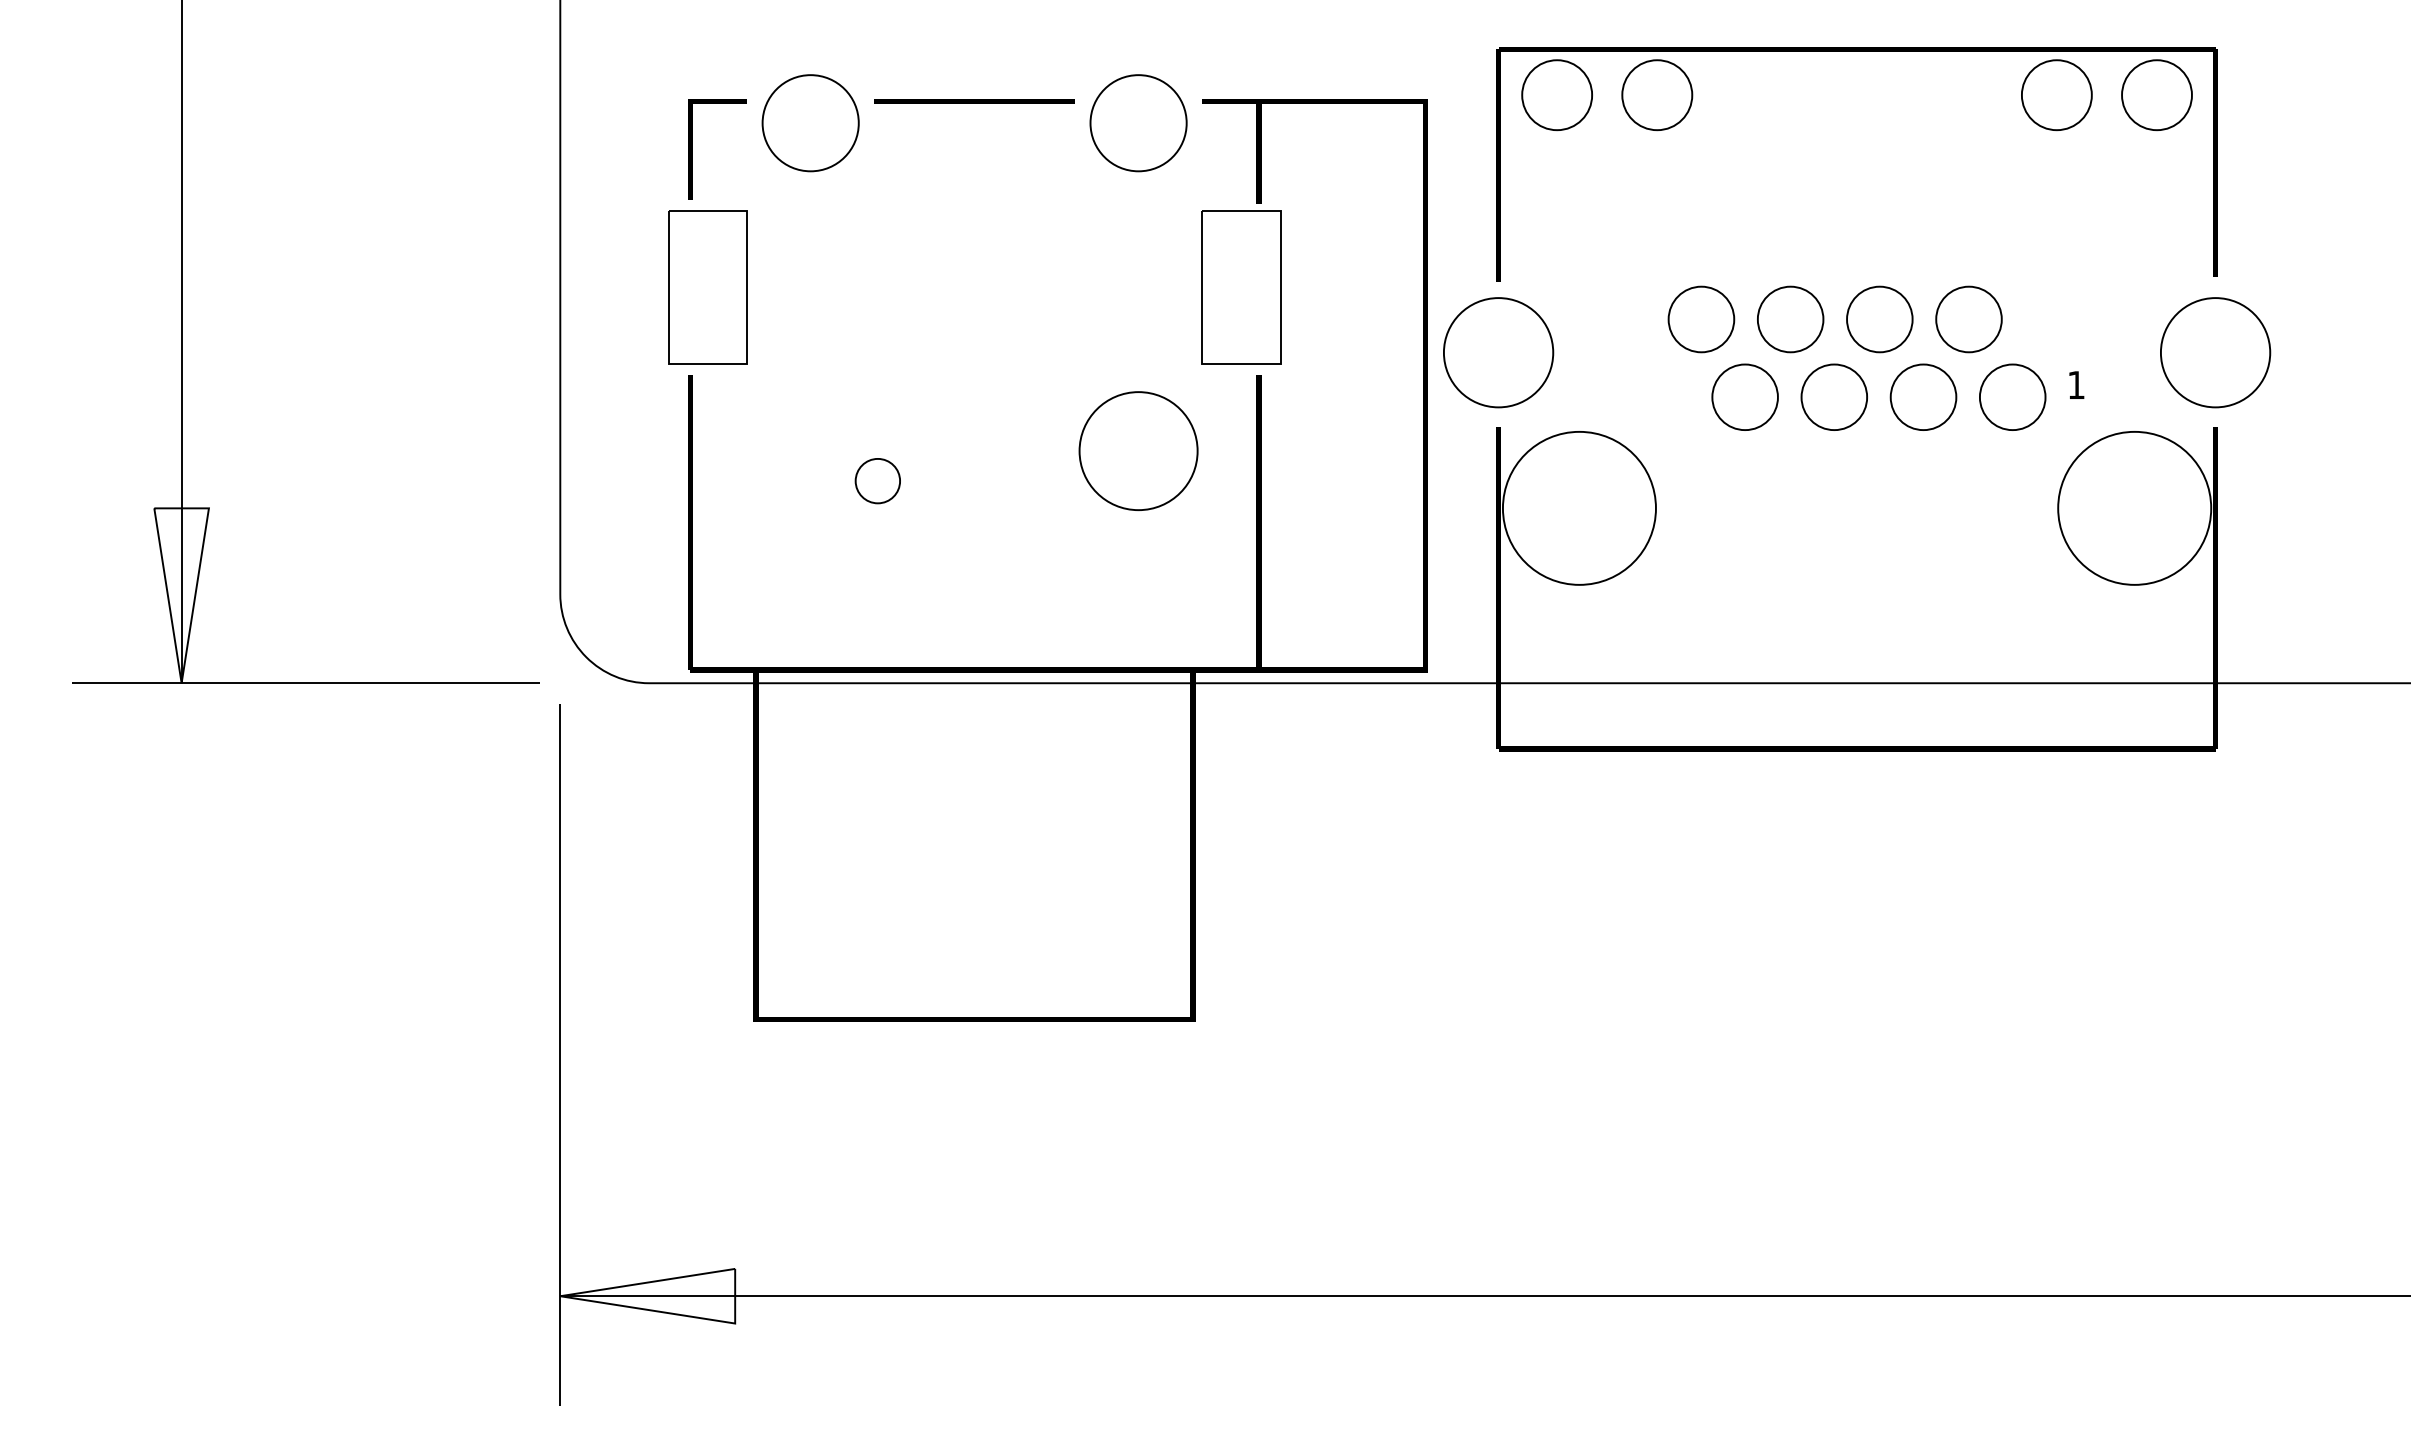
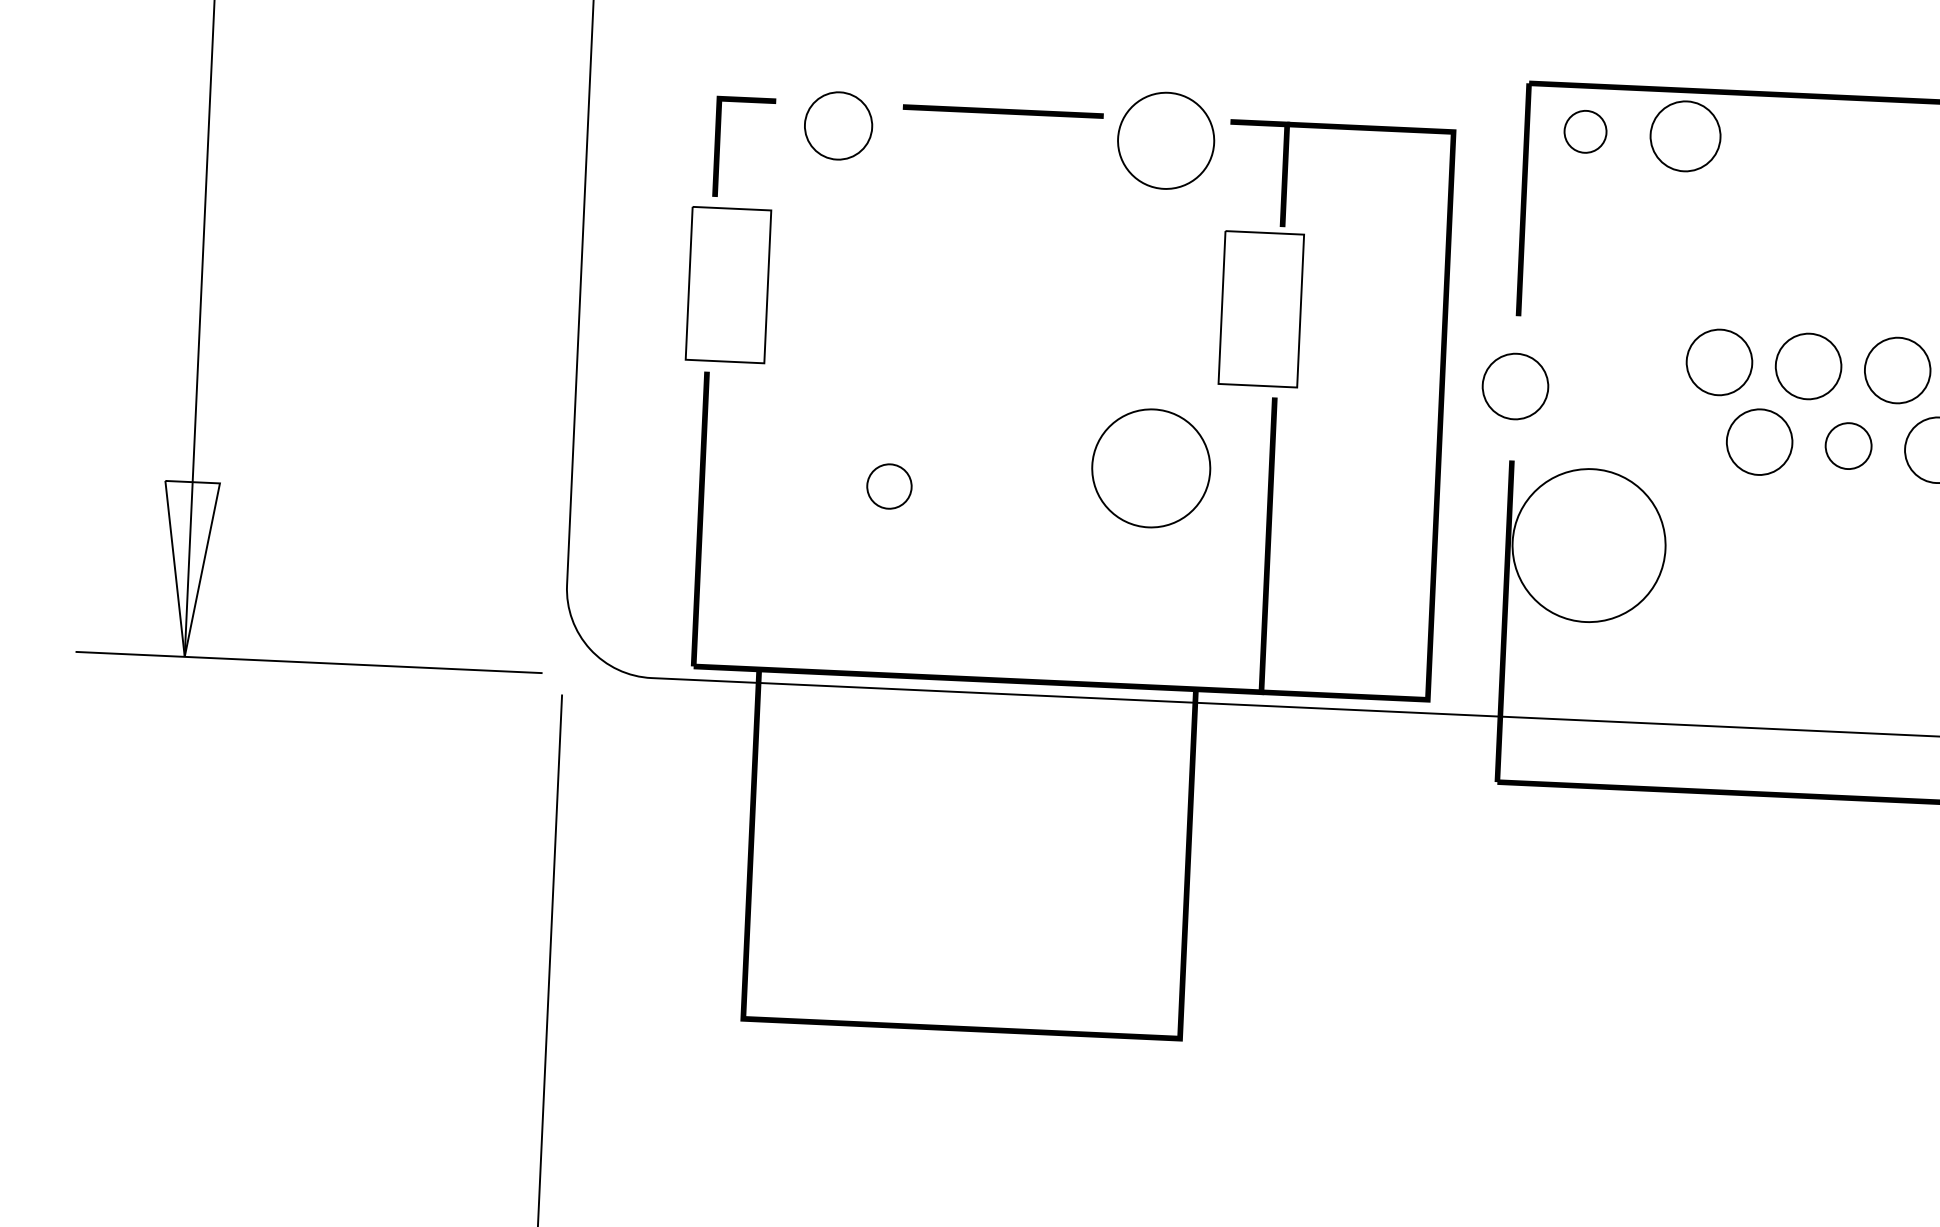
circle: (1557, 95) -> (1585, 132), size x0.6
circle: (810, 123) -> (838, 126), size x0.7
circle: (1498, 352) -> (1515, 386), size x0.6
circle: (1833, 396) -> (1847, 445), size x0.7

